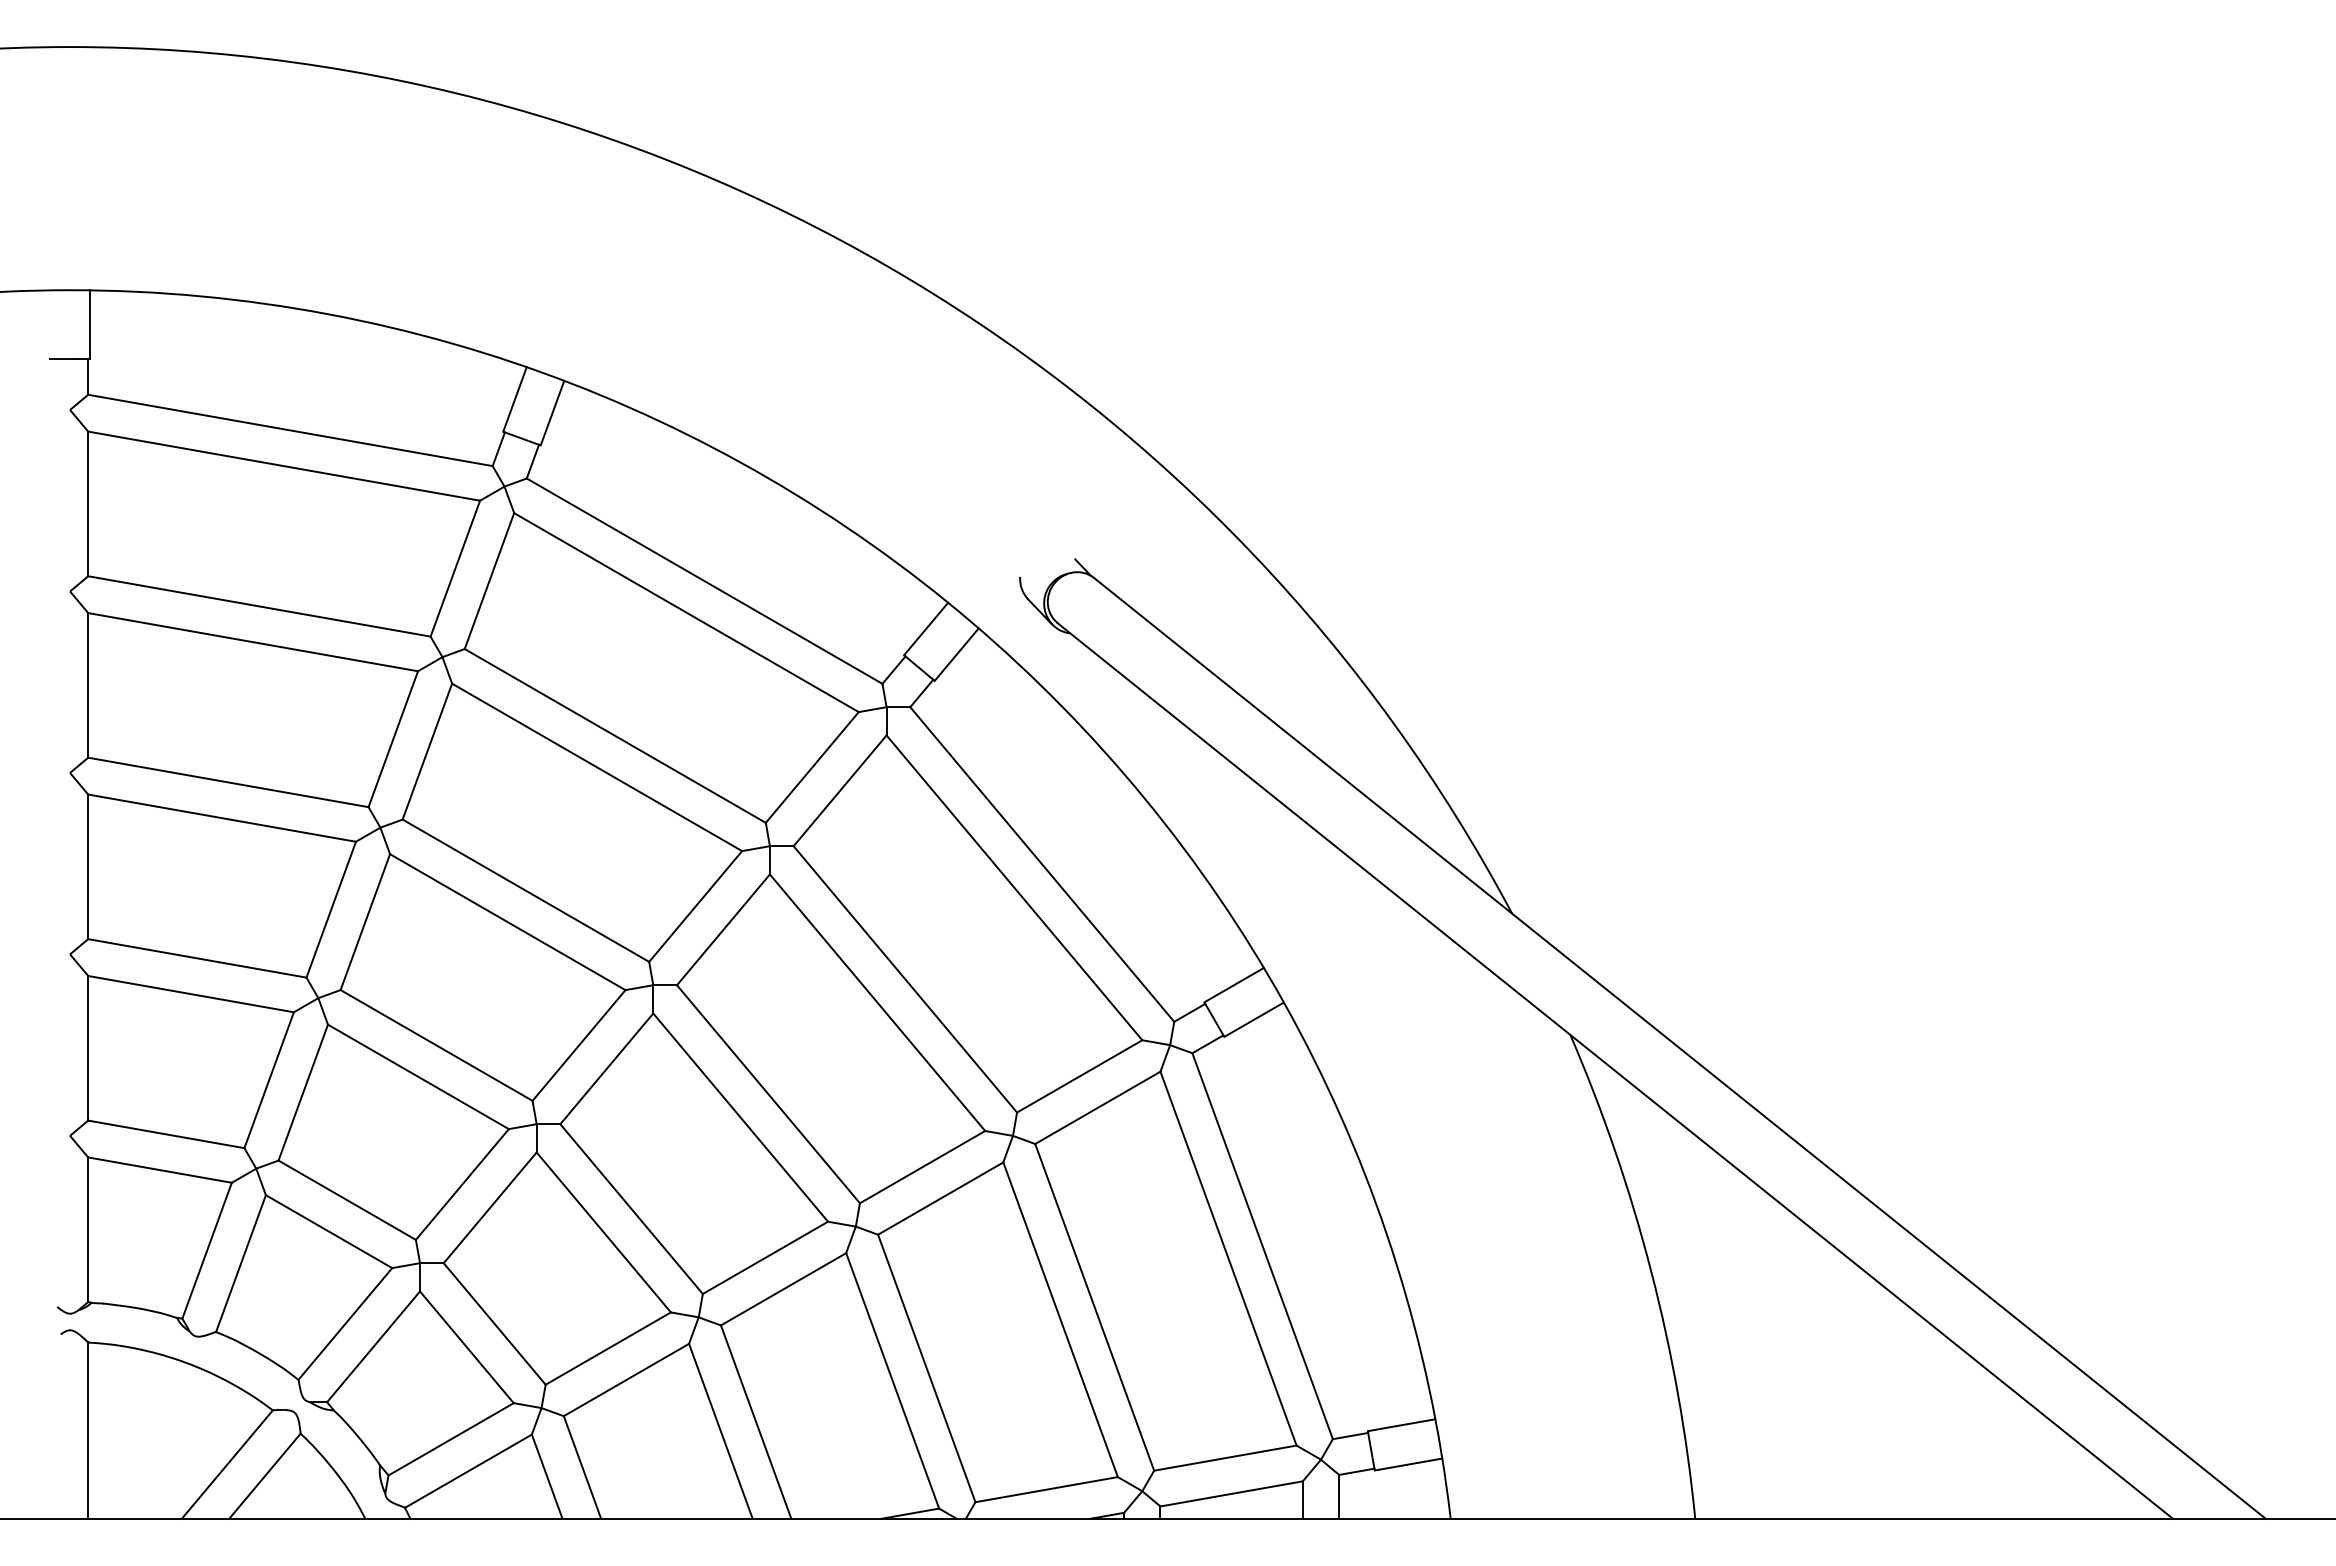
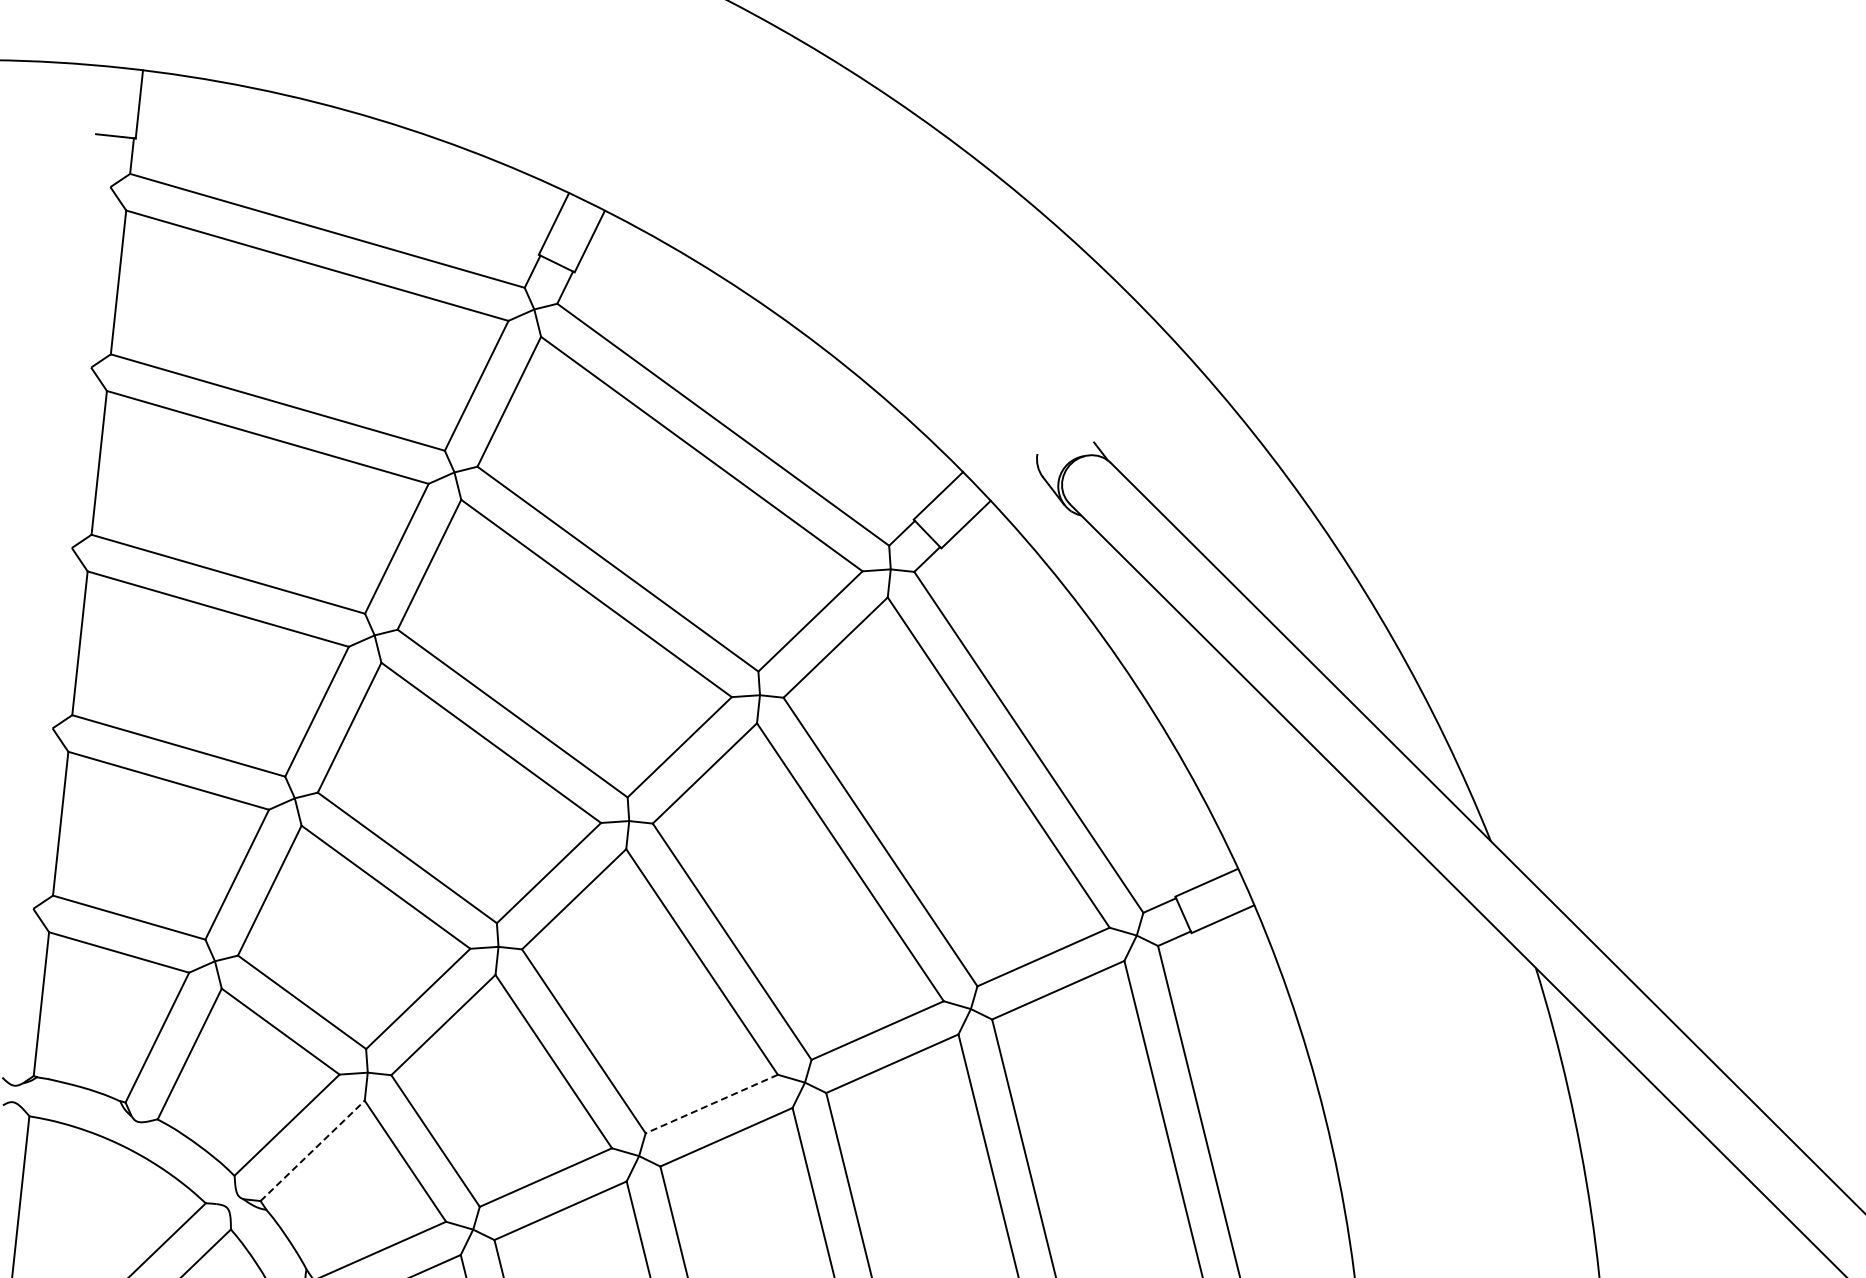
line: (765, 1258) -> (711, 1104), solid -> dashed
line: (373, 1346) -> (312, 1150), solid -> dashed

